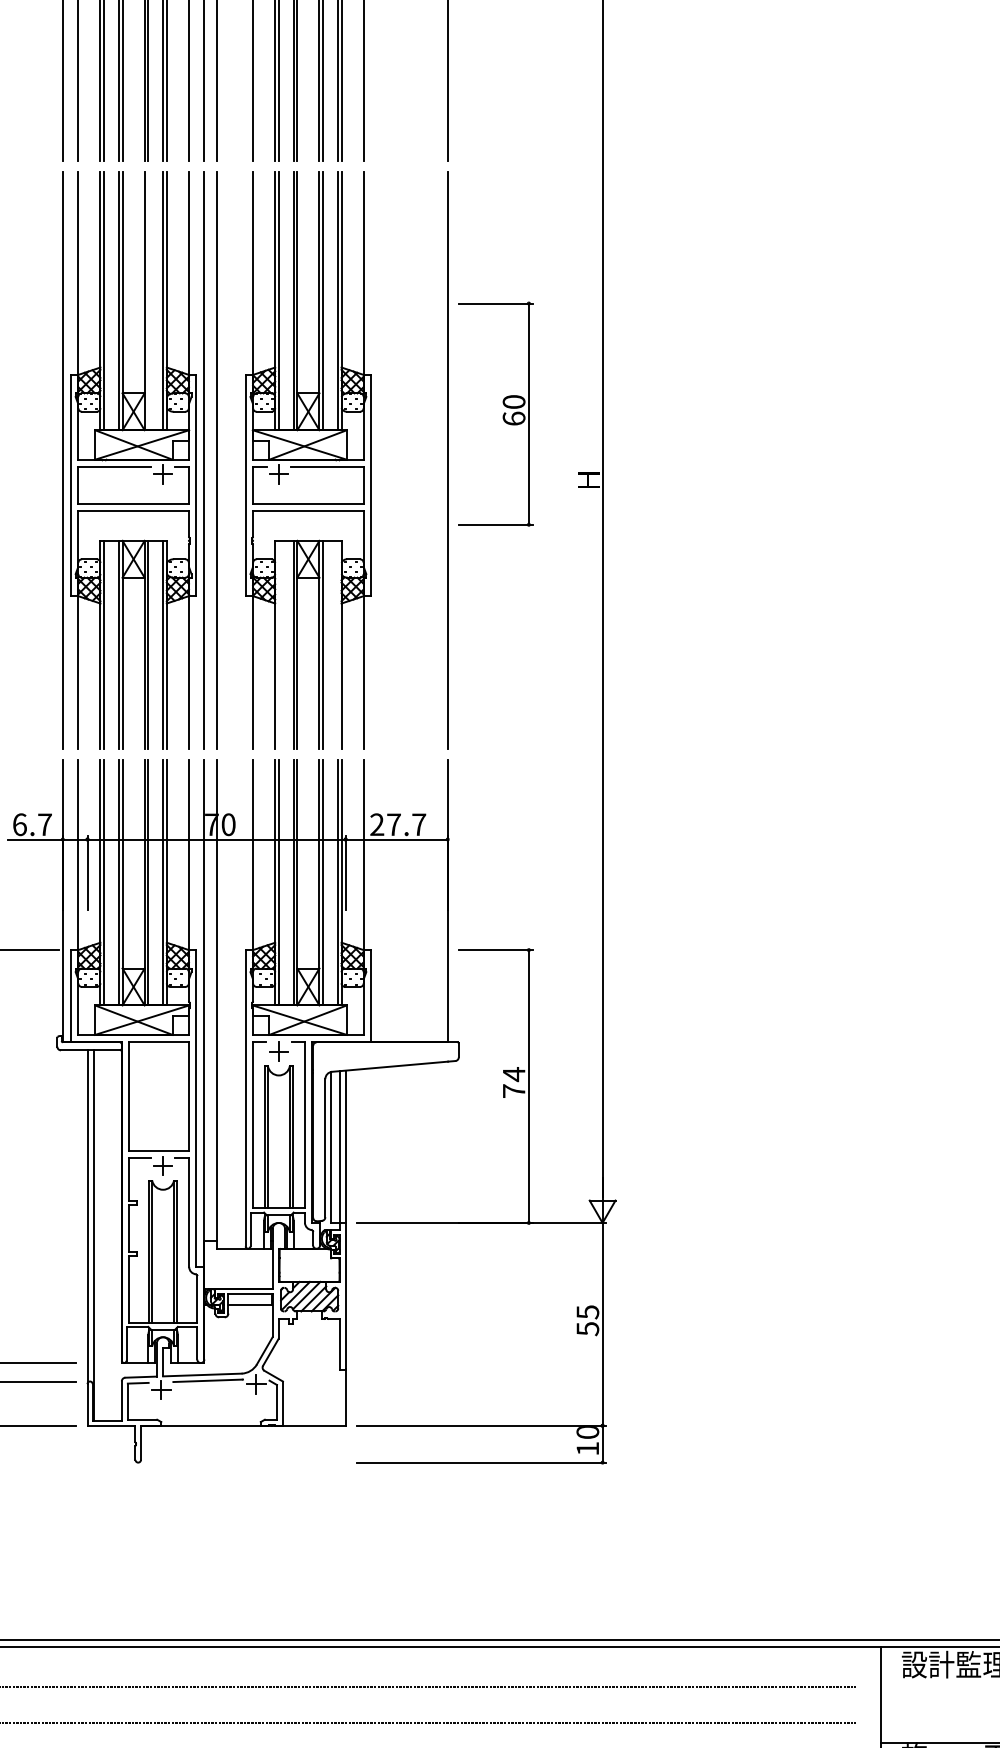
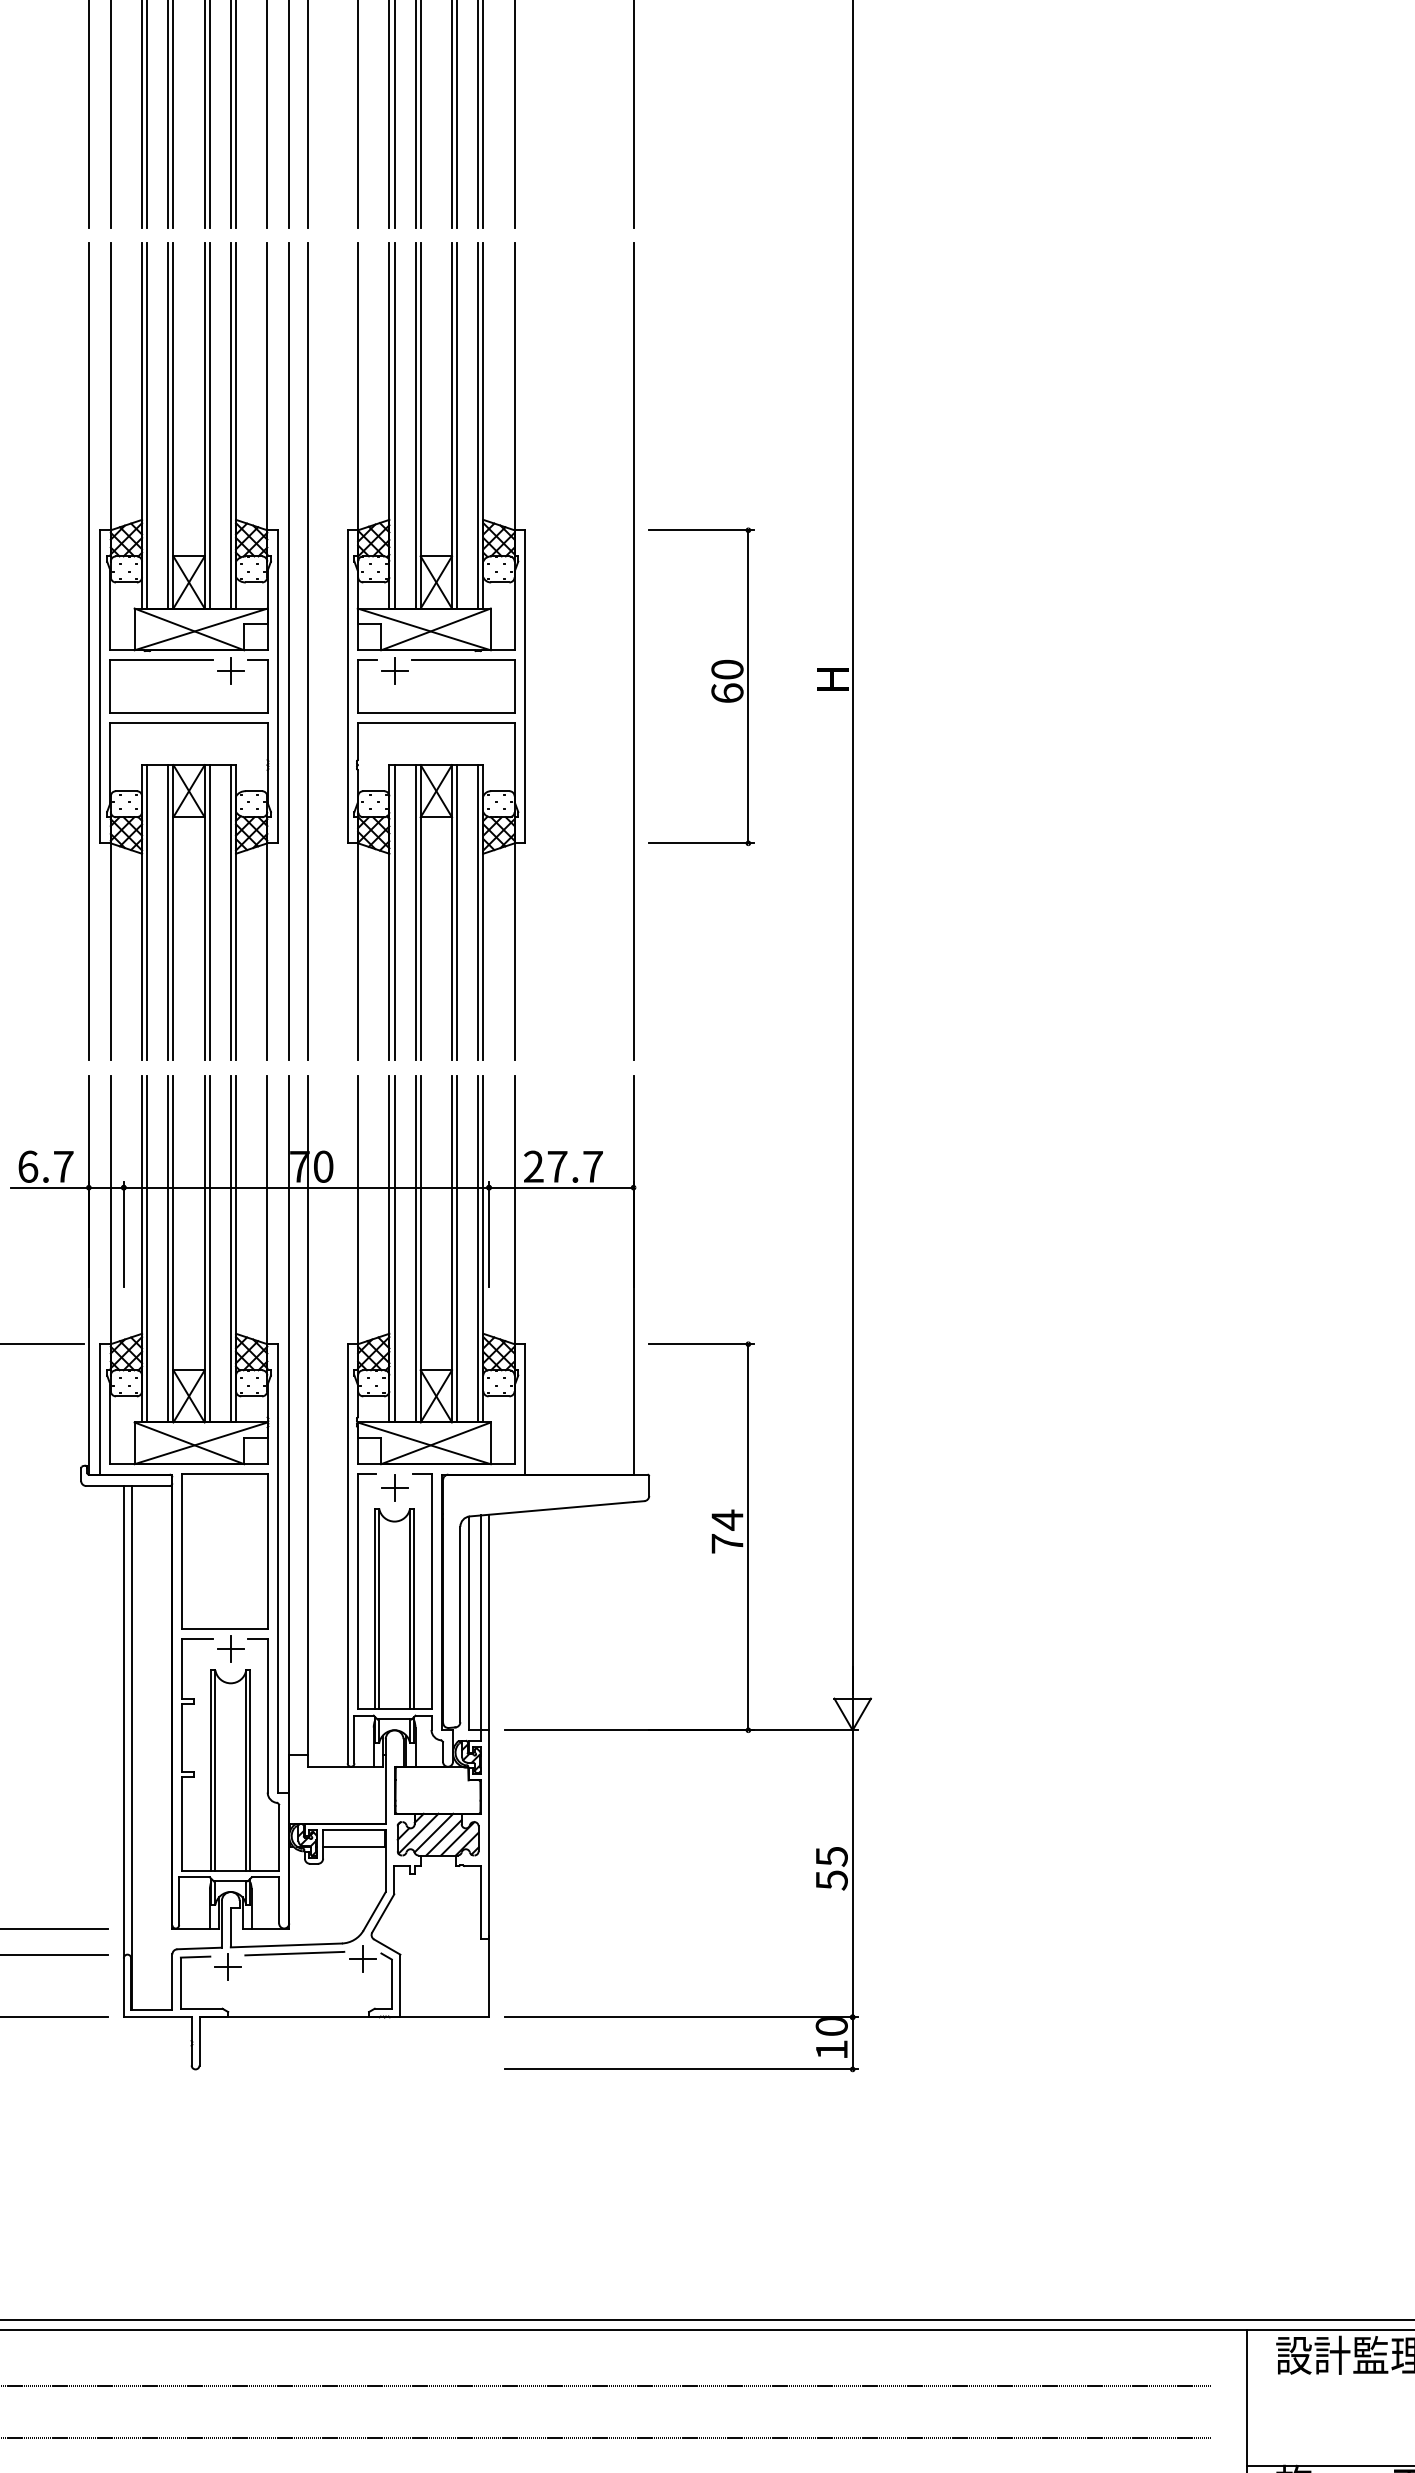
line: (148, 300) -> (209, 425), added
part: (502, 415) -> (711, 688), moved
line: (278, 645) -> (394, 912), added
line: (338, 645) -> (478, 912), added

